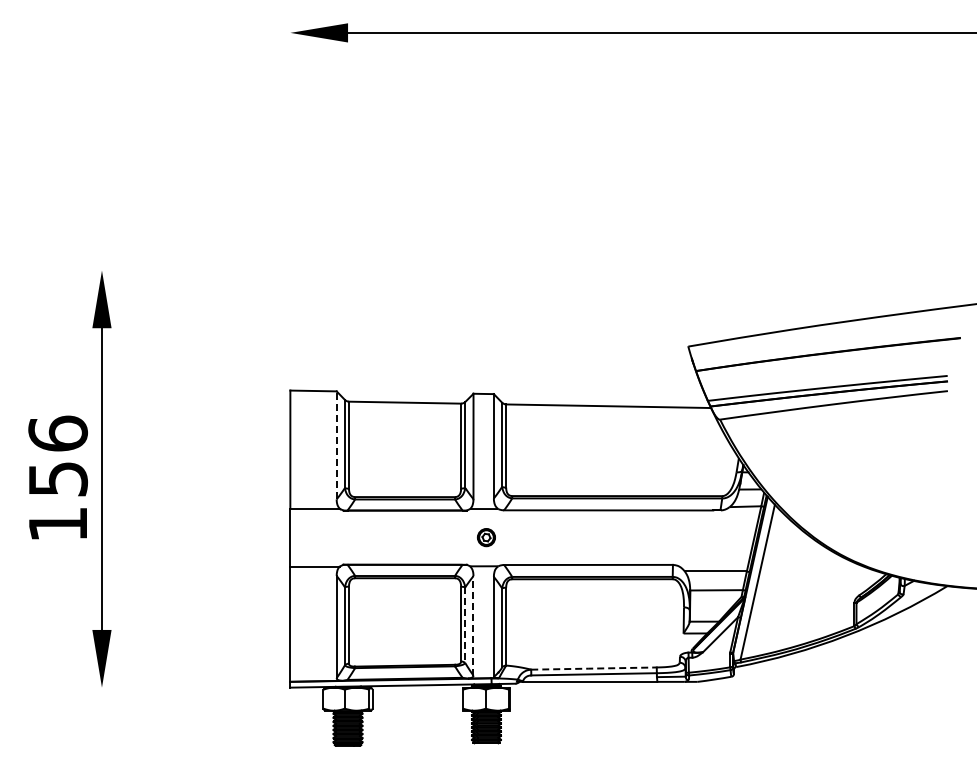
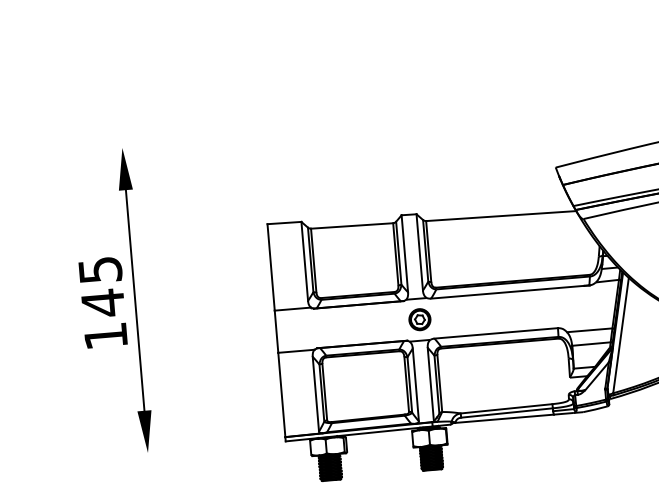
line: (336, 444) -> (304, 260), dashed -> solid
text: (58, 456) -> (102, 286), 156 -> 145
part: (486, 537) -> (419, 319), size x1.67
line: (465, 625) -> (409, 385), dashed -> solid
line: (473, 625) -> (415, 384), dashed -> solid
line: (592, 668) -> (505, 408), dashed -> solid

